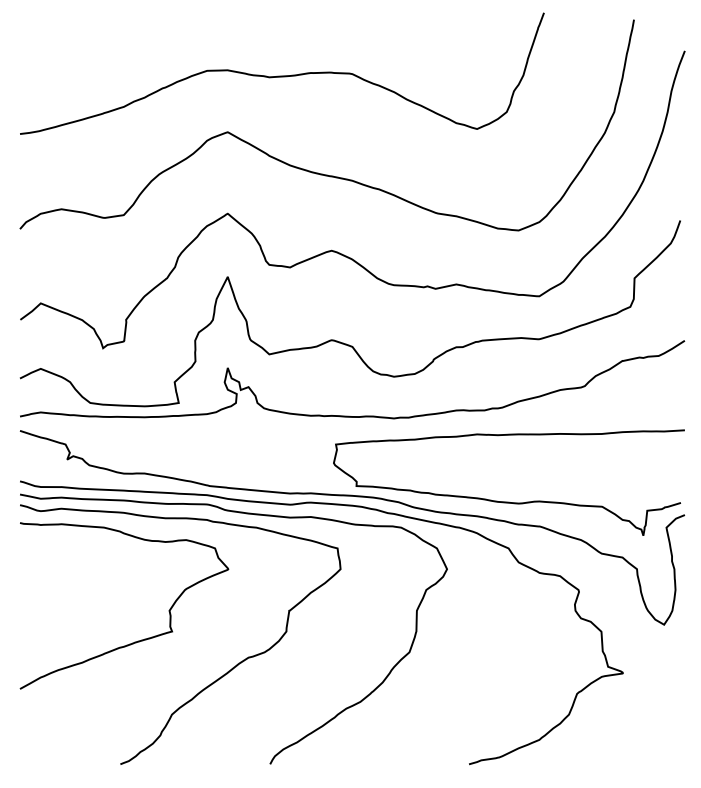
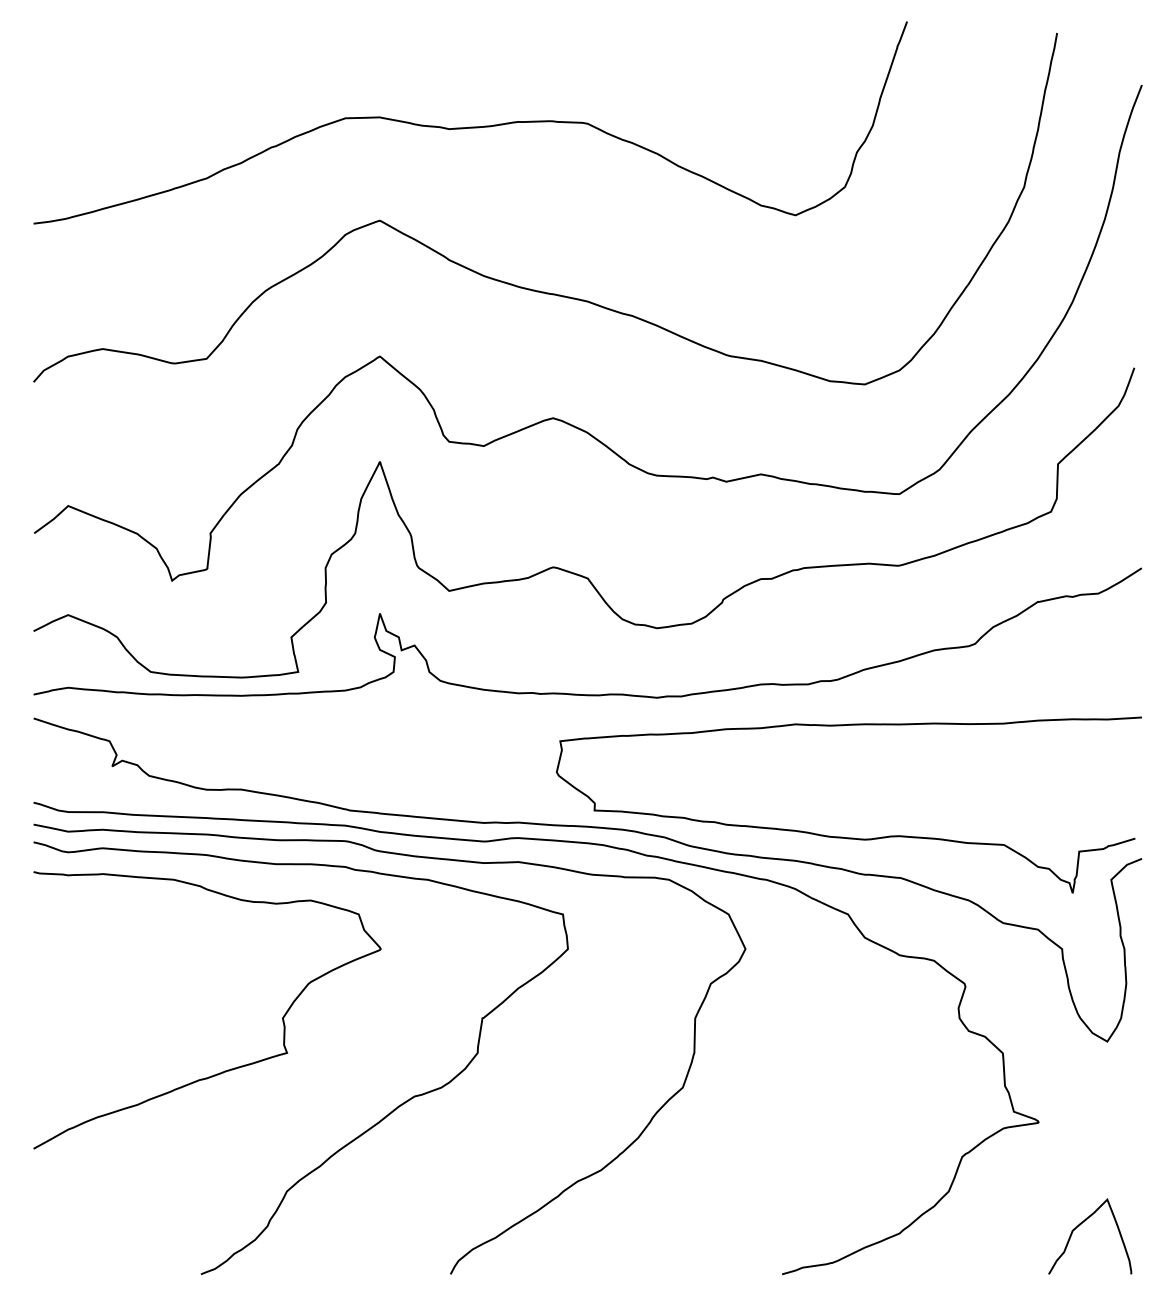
curve: (649, 734) -> (1082, 1224), added

